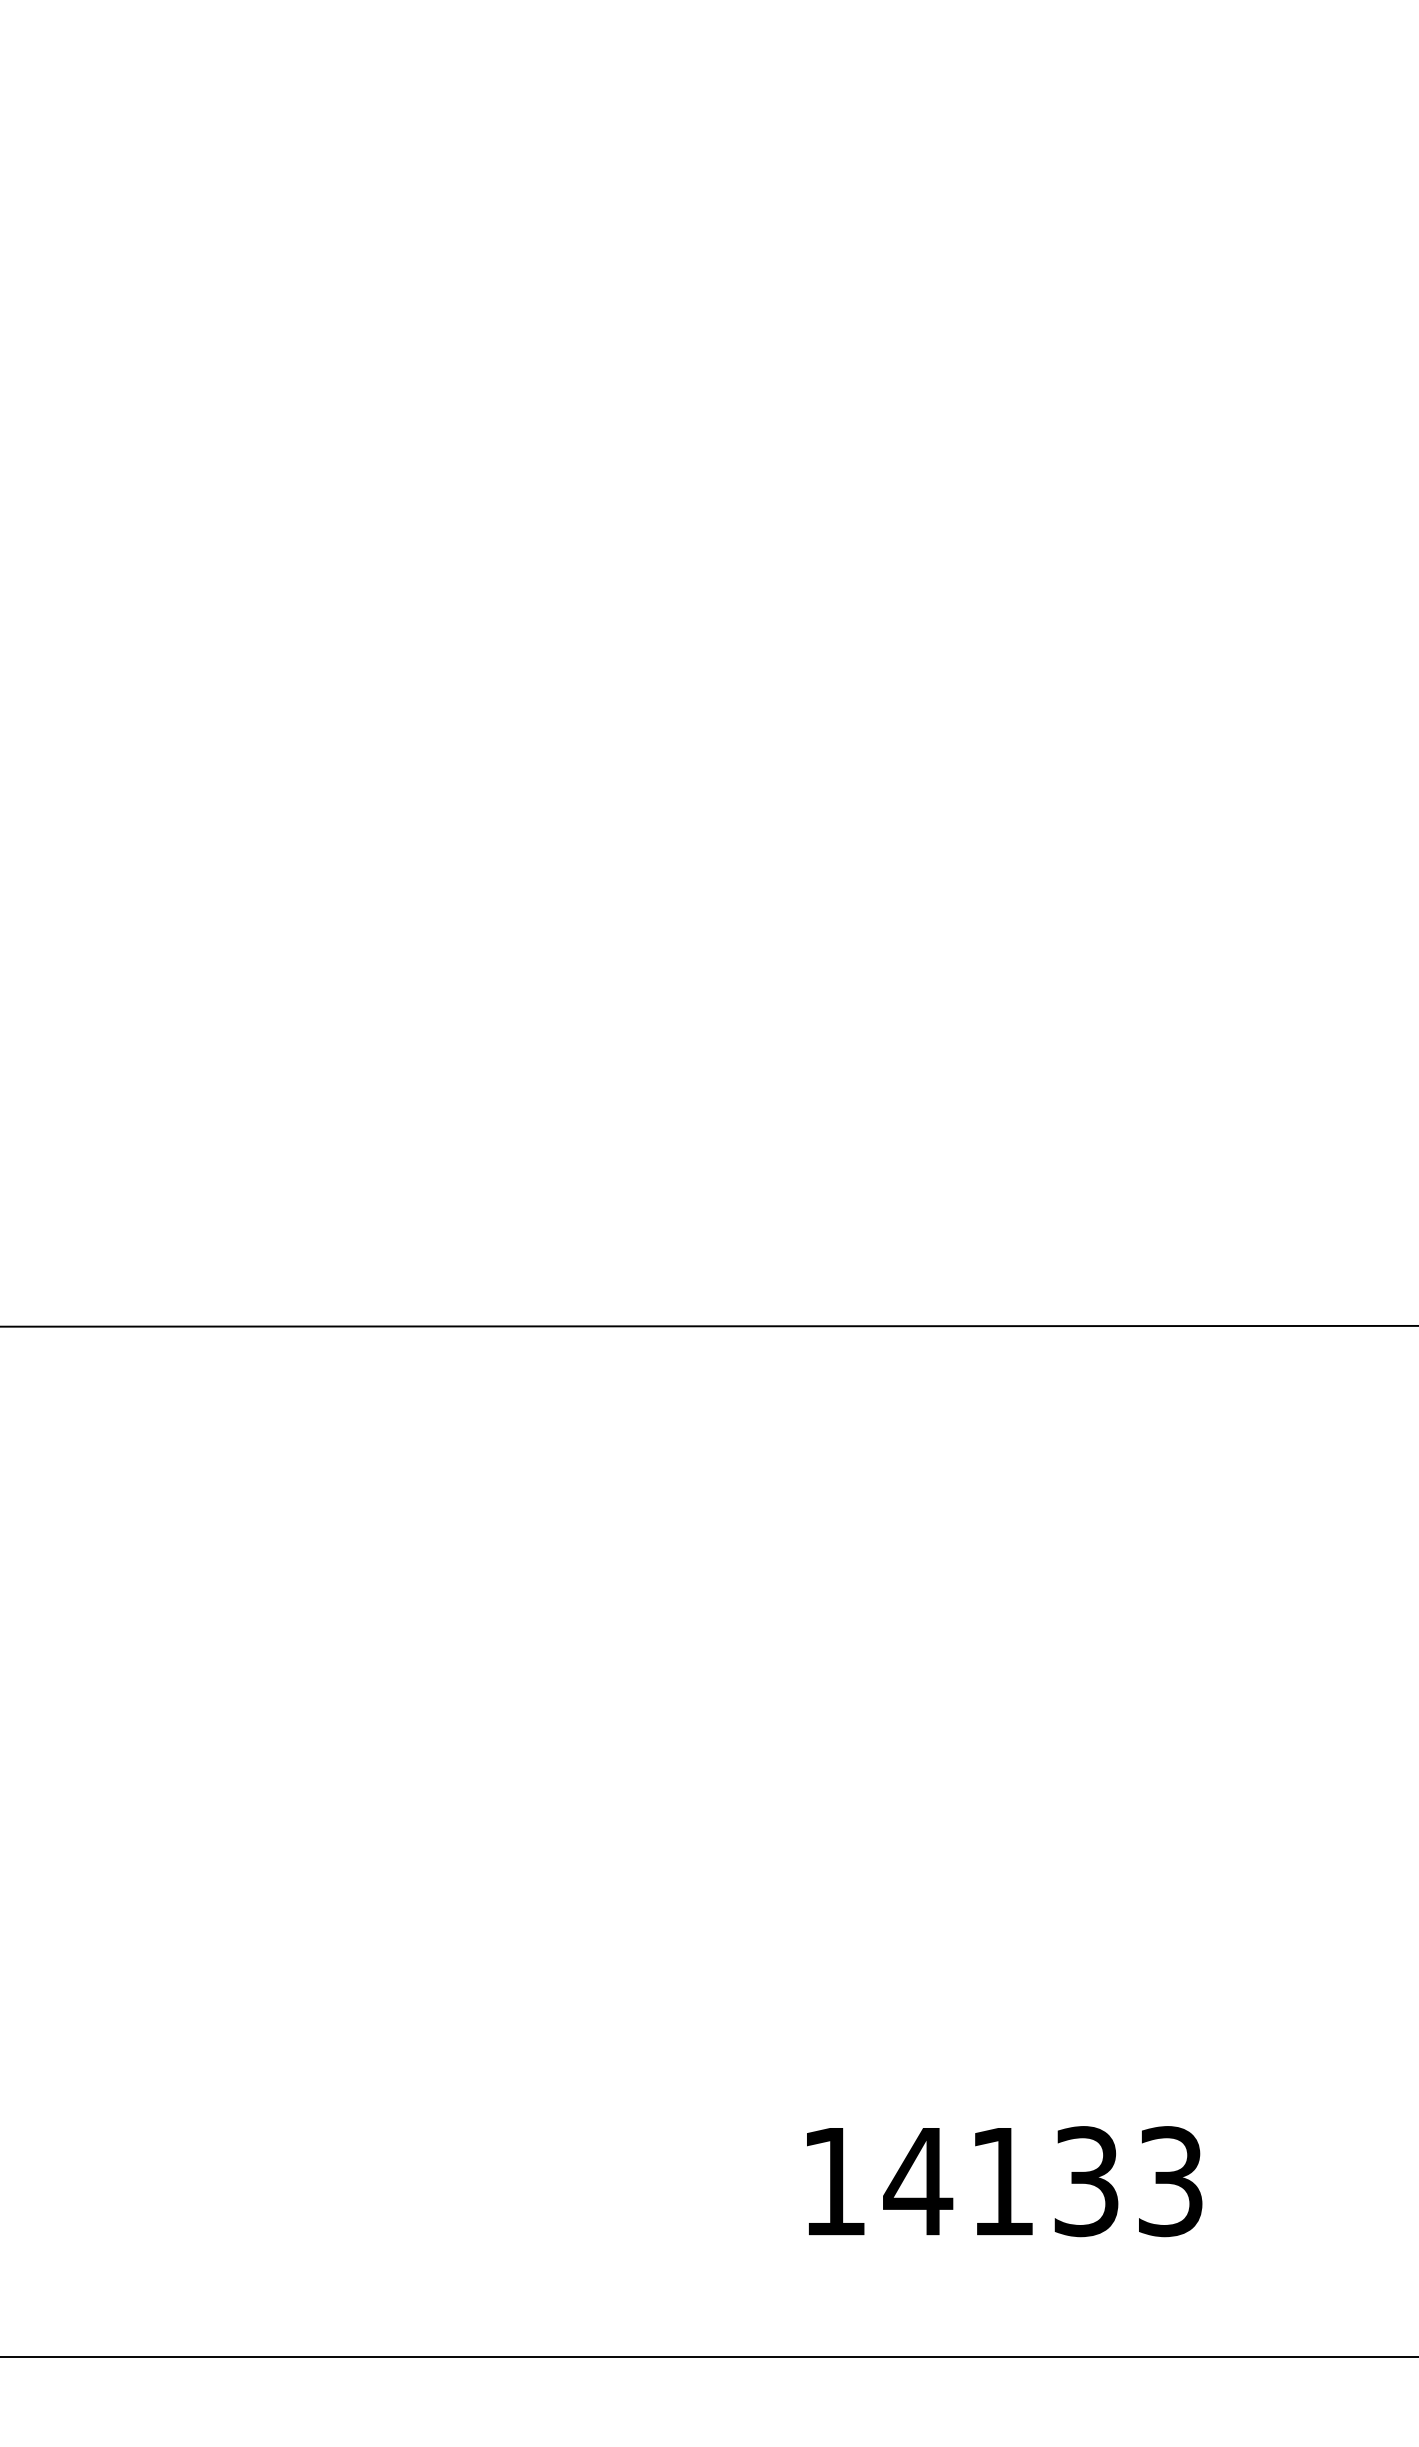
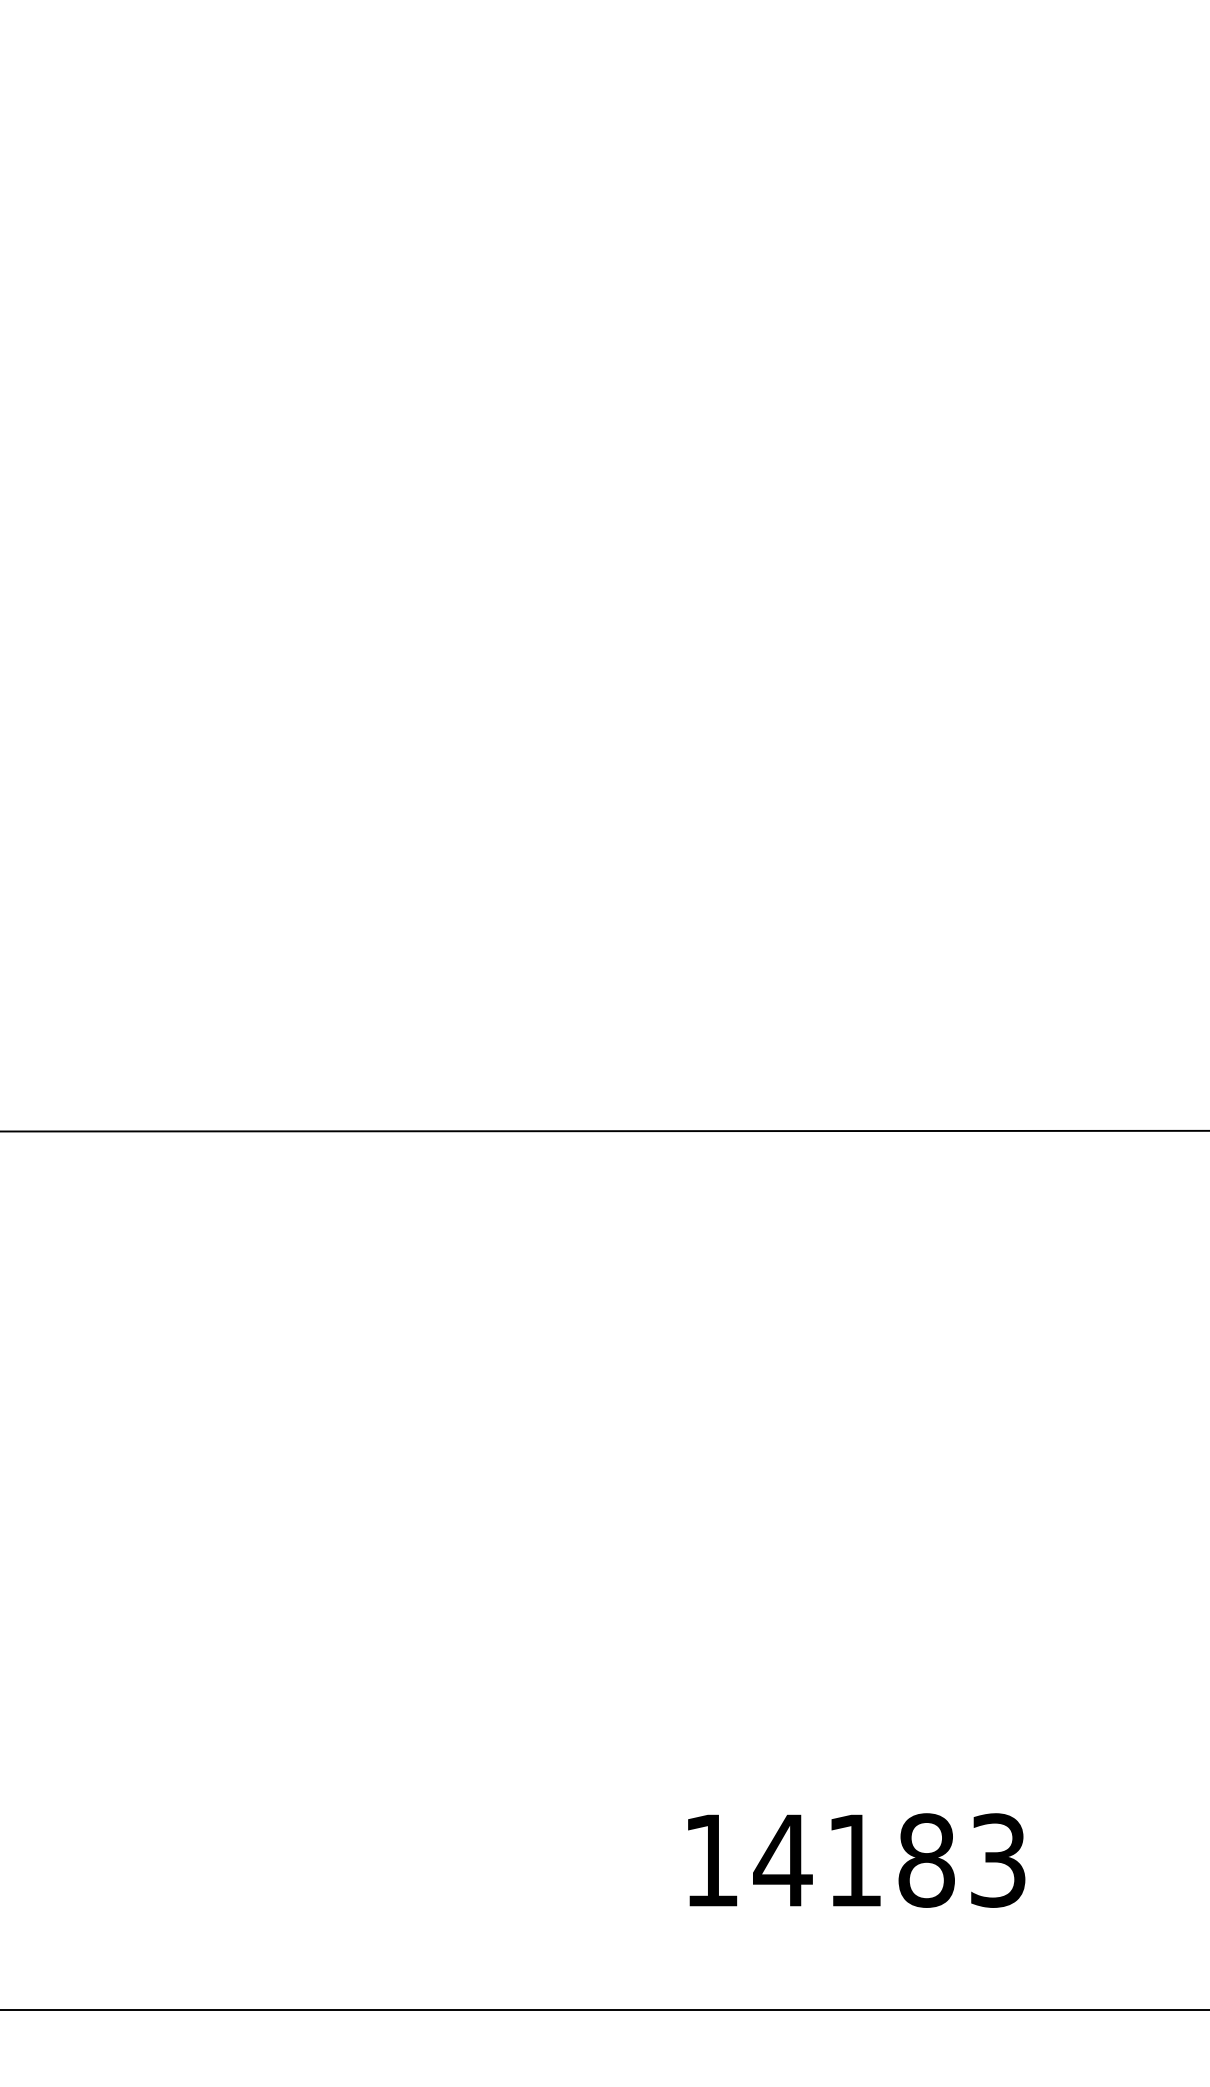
text: (1086, 2181) -> (926, 1860), 14133 -> 14183

